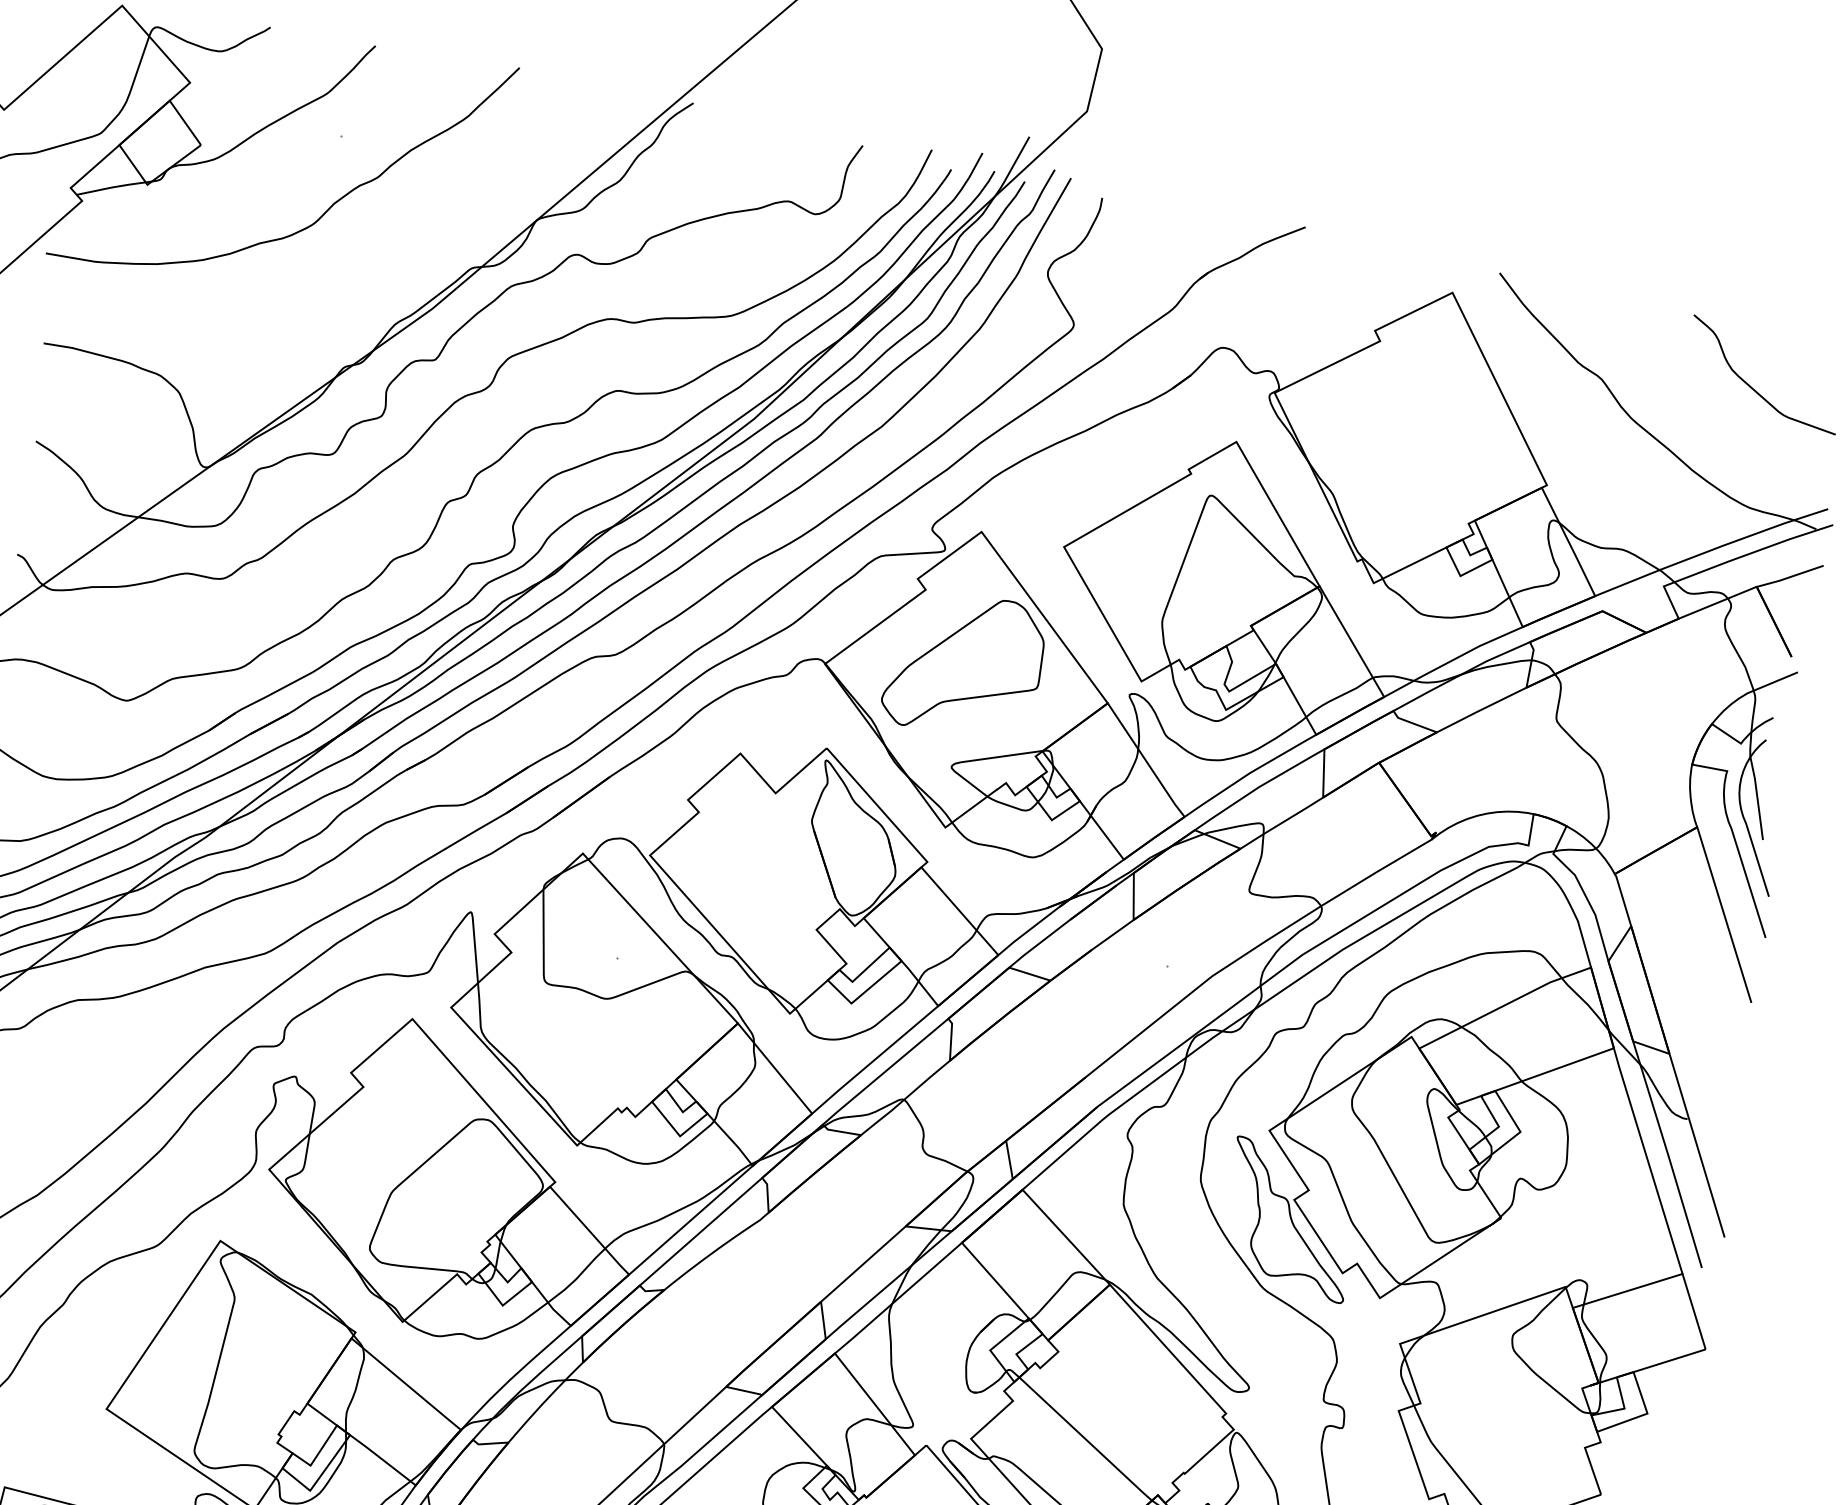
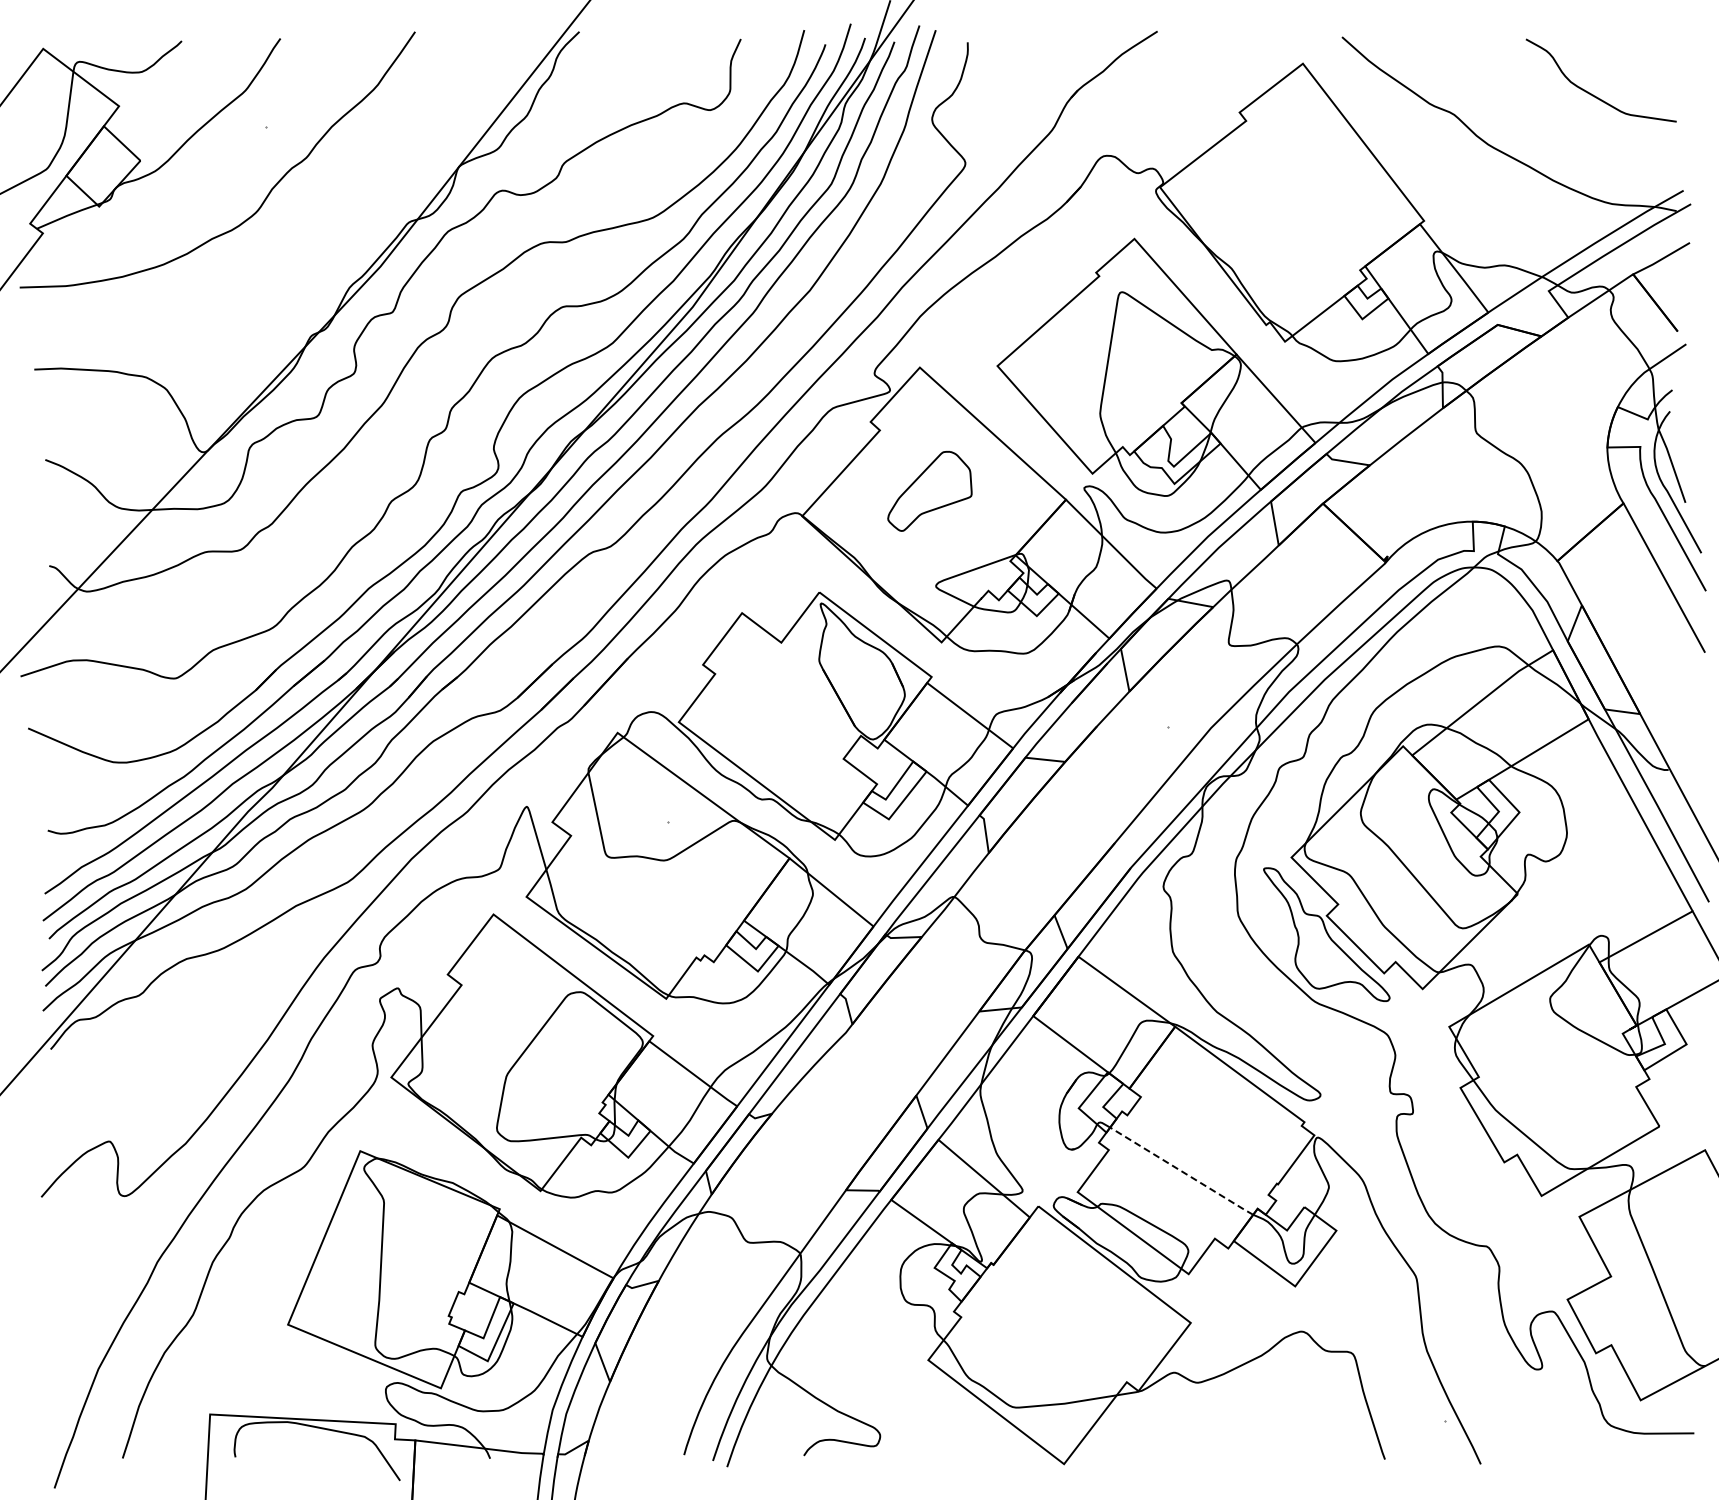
part: (965, 665) -> (929, 491), size x0.6
line: (1086, 1439) -> (1182, 1171), solid -> dashed

